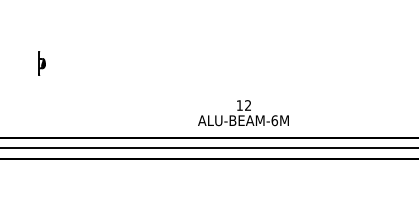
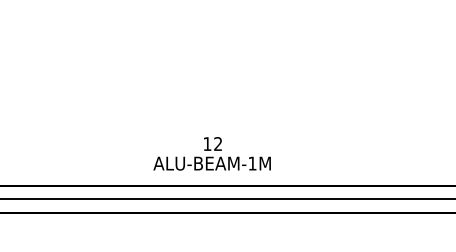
text: (274, 120) -> (252, 163), ALU-BEAM-6M -> ALU-BEAM-1M

